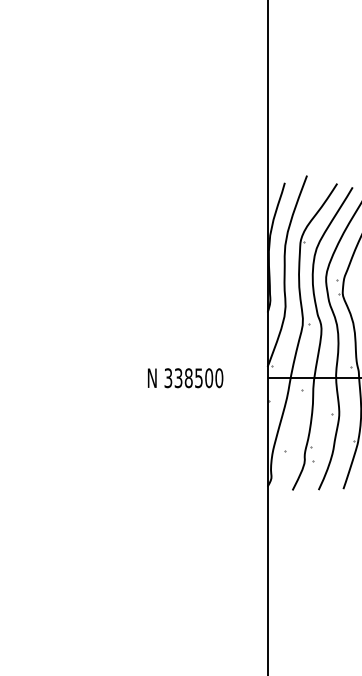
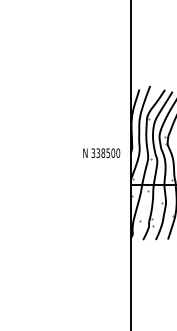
text: (185, 376) -> (101, 152), moved

